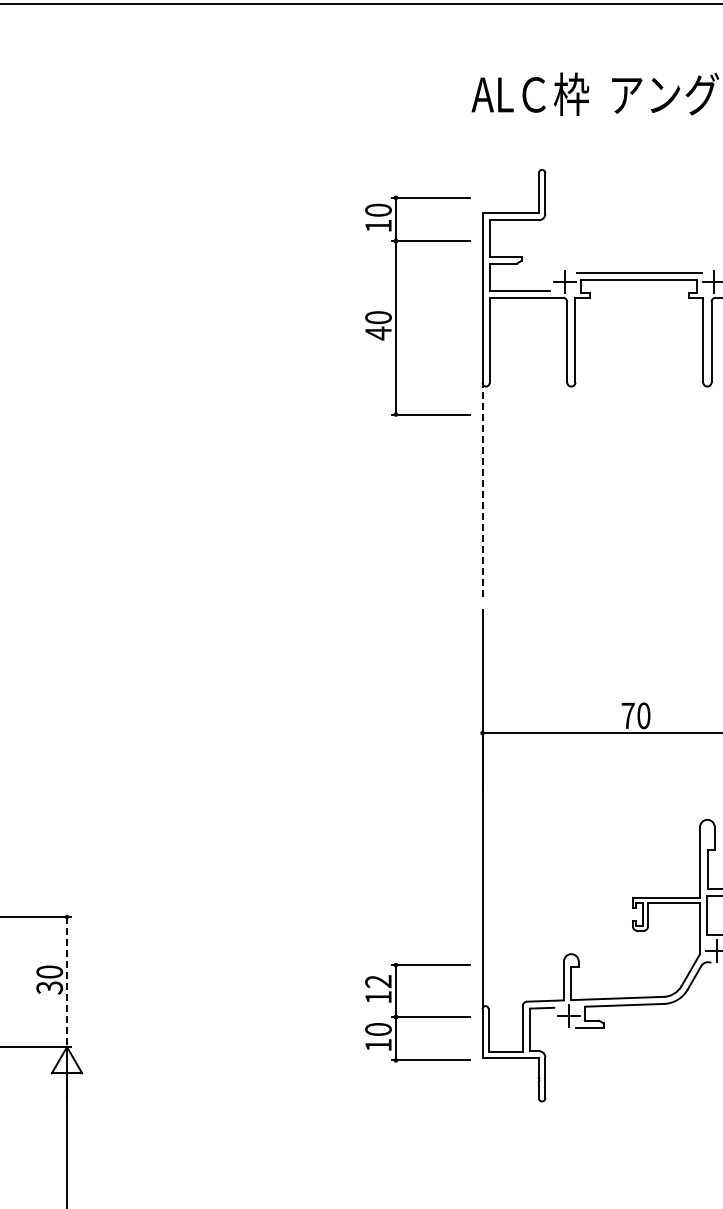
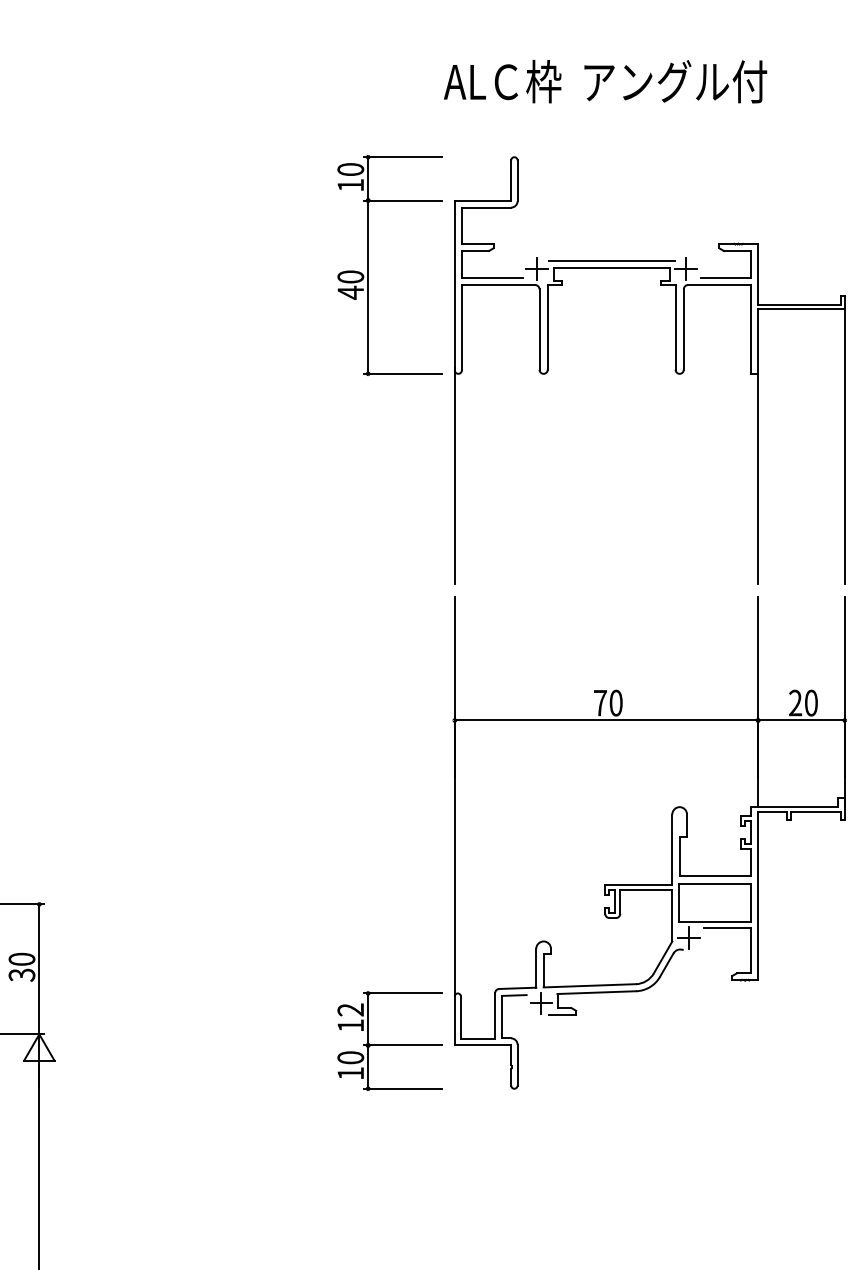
part: (396, 306) -> (368, 265), moved
line: (482, 489) -> (454, 476), dashed -> solid
line: (67, 982) -> (39, 969), dashed -> solid
part: (417, 1012) -> (389, 1040), moved

